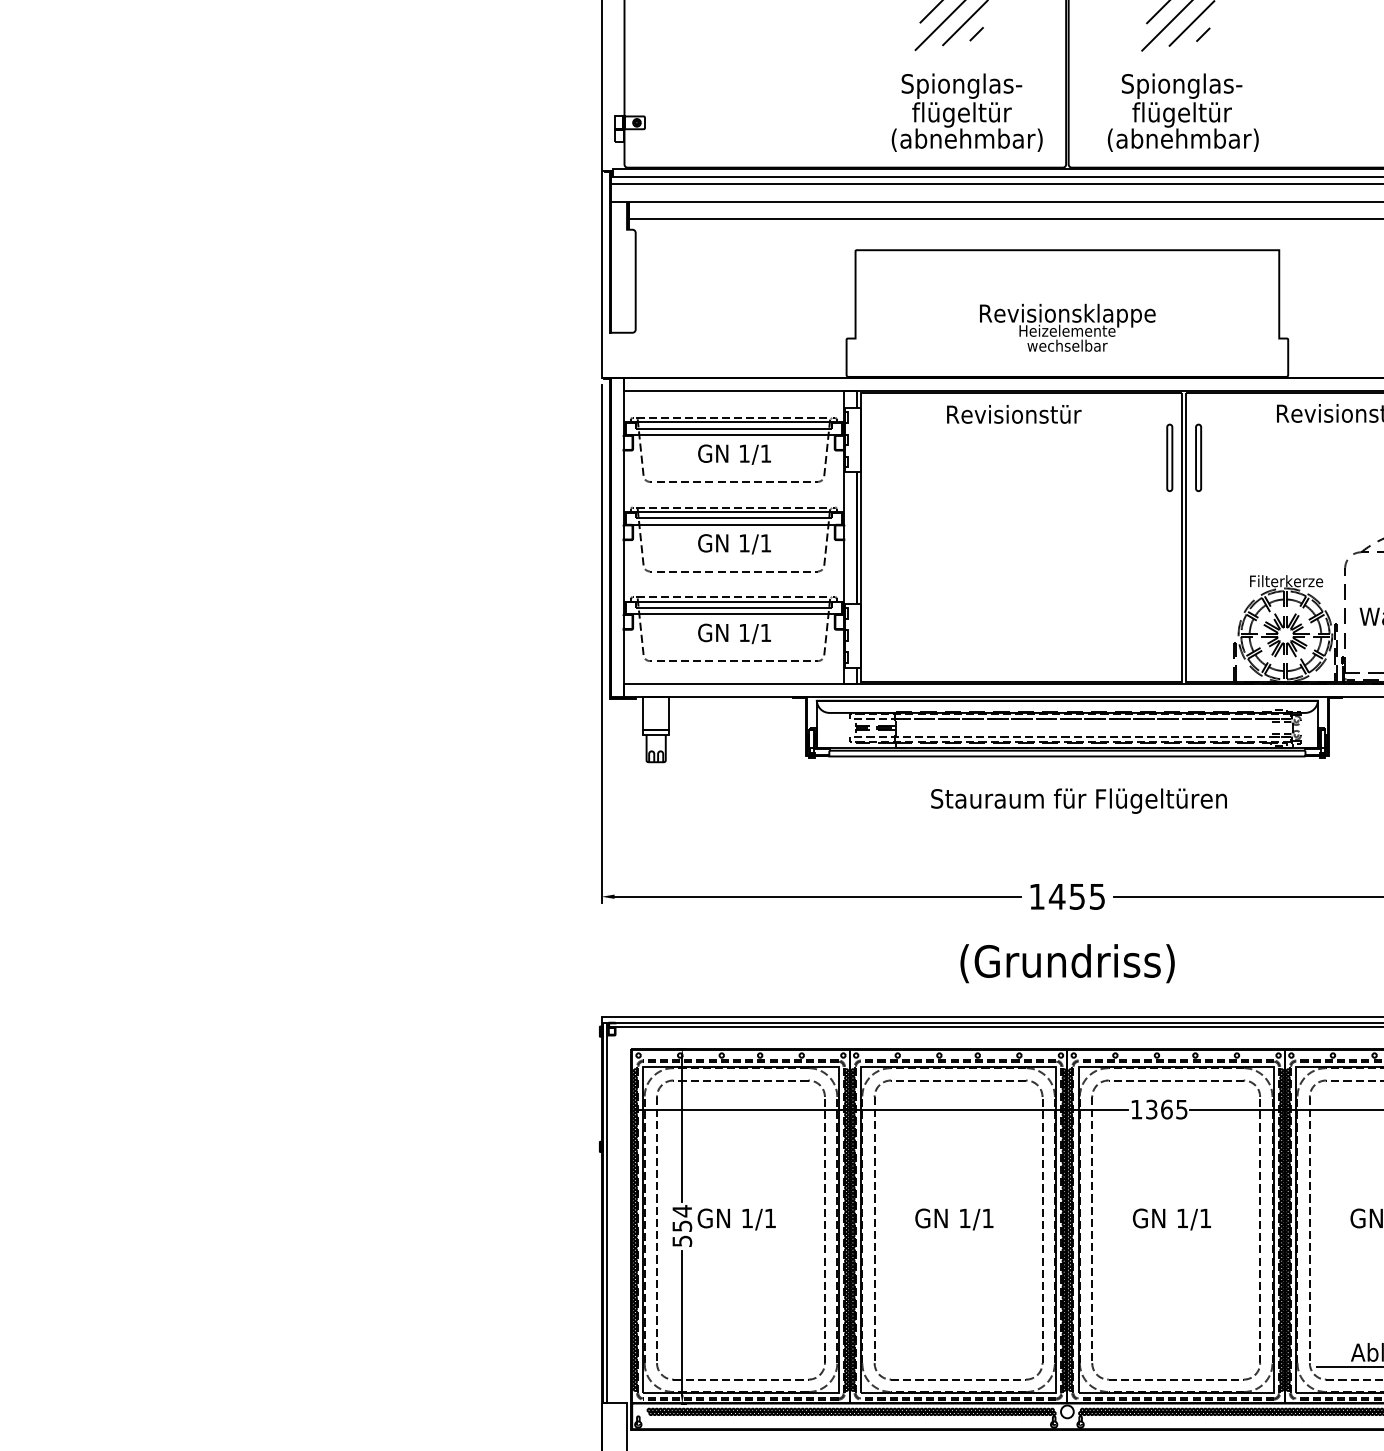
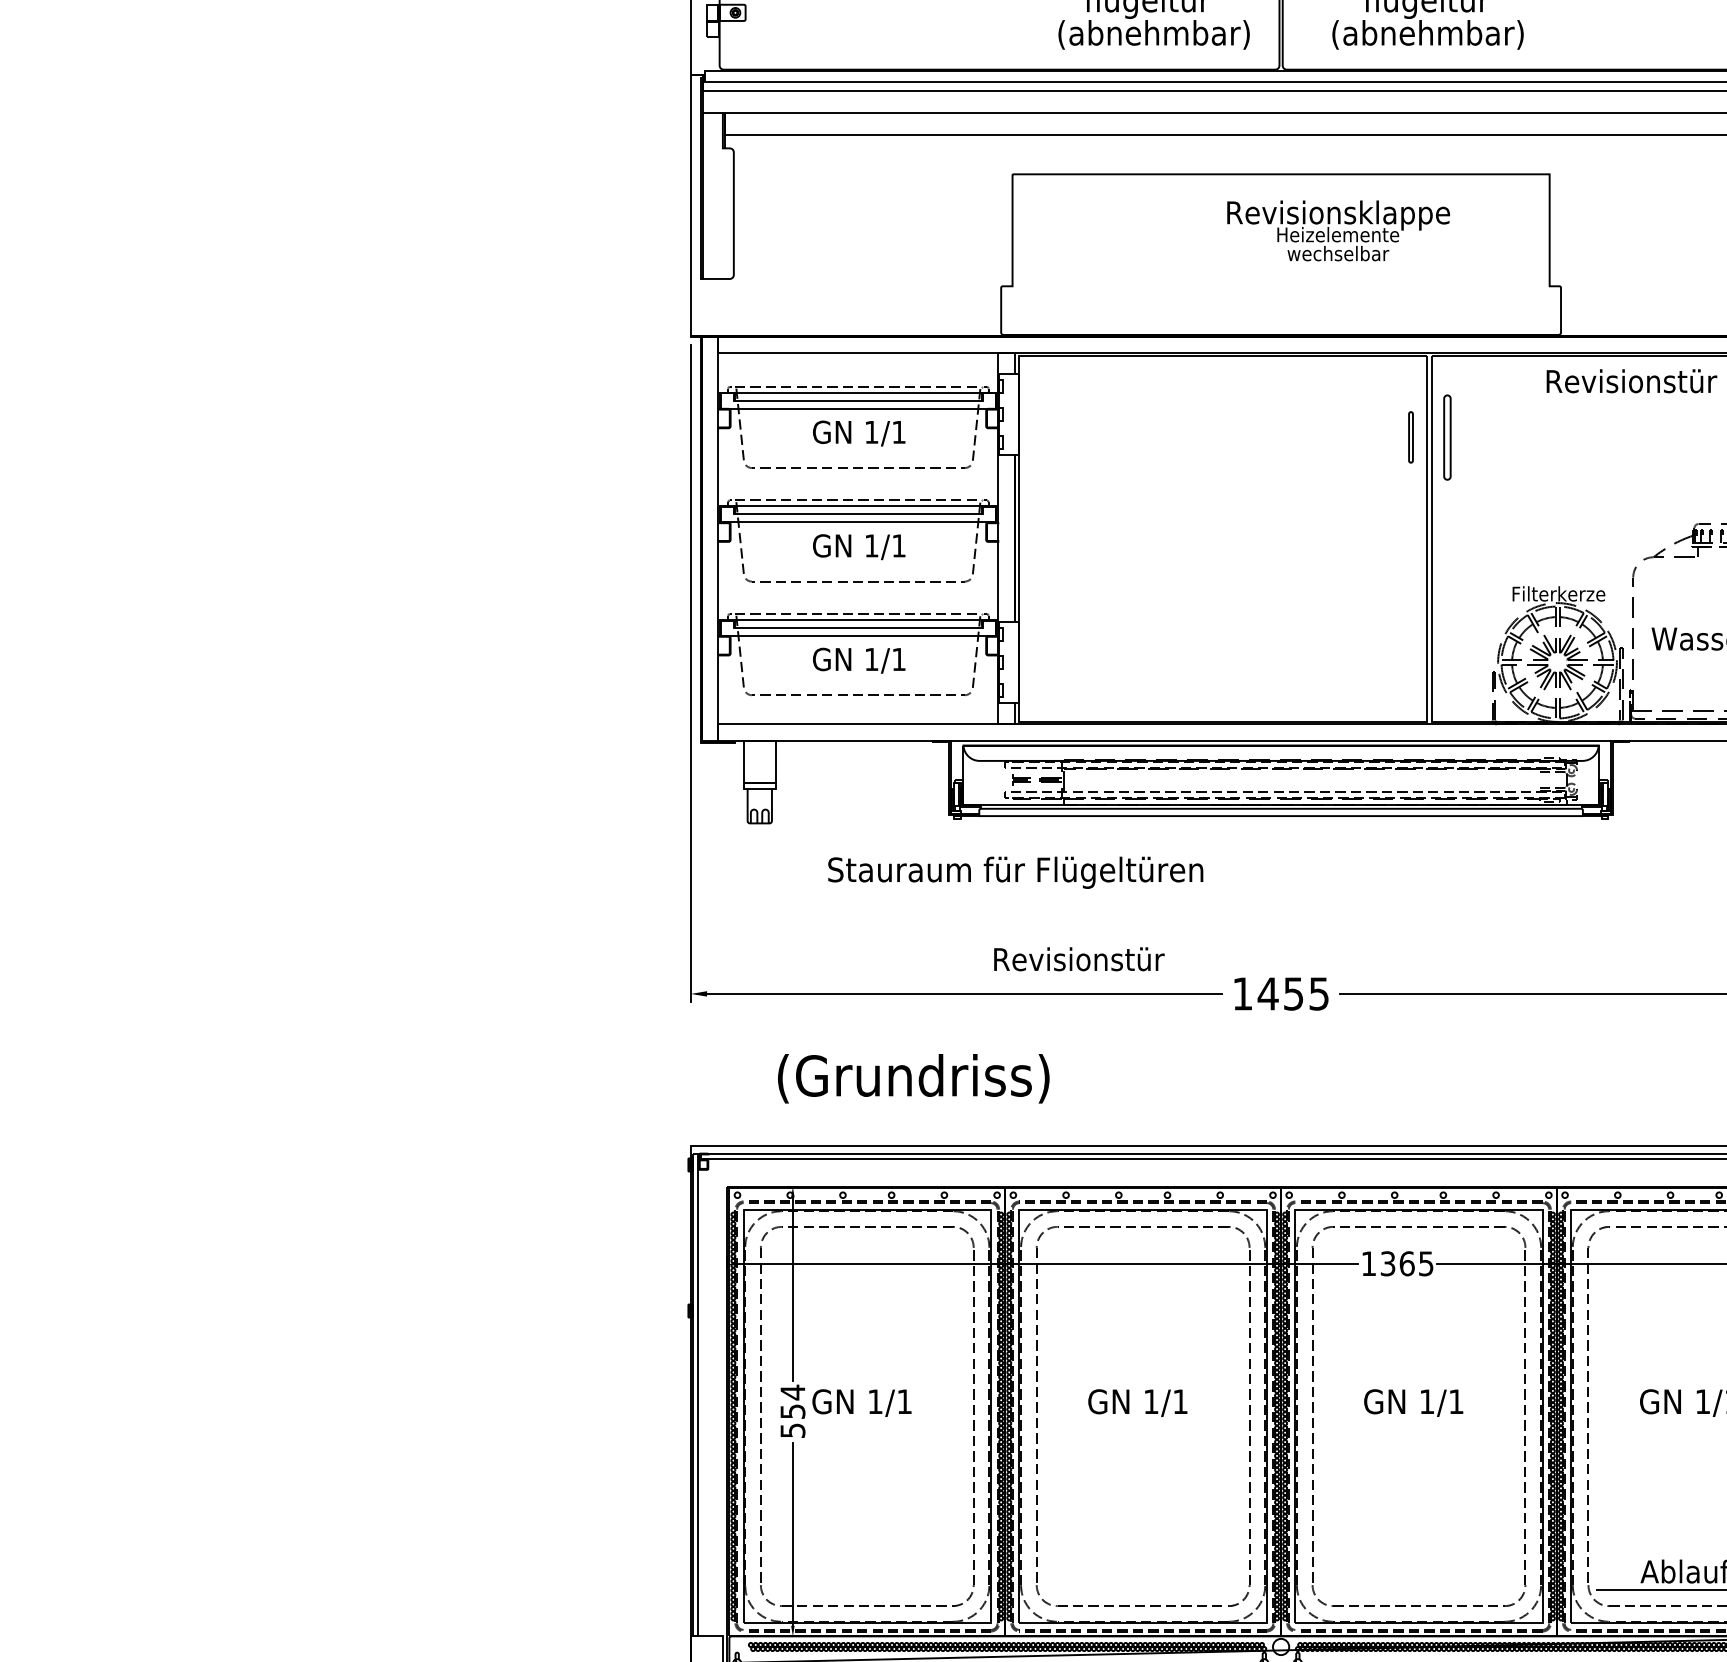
text: (1067, 327) -> (1338, 230), moved
text: (1014, 414) -> (1079, 959), moved
part: (1169, 457) -> (1410, 437), size x0.6
text: (1078, 800) -> (1015, 871), moved
text: (1067, 963) -> (913, 1078), moved

